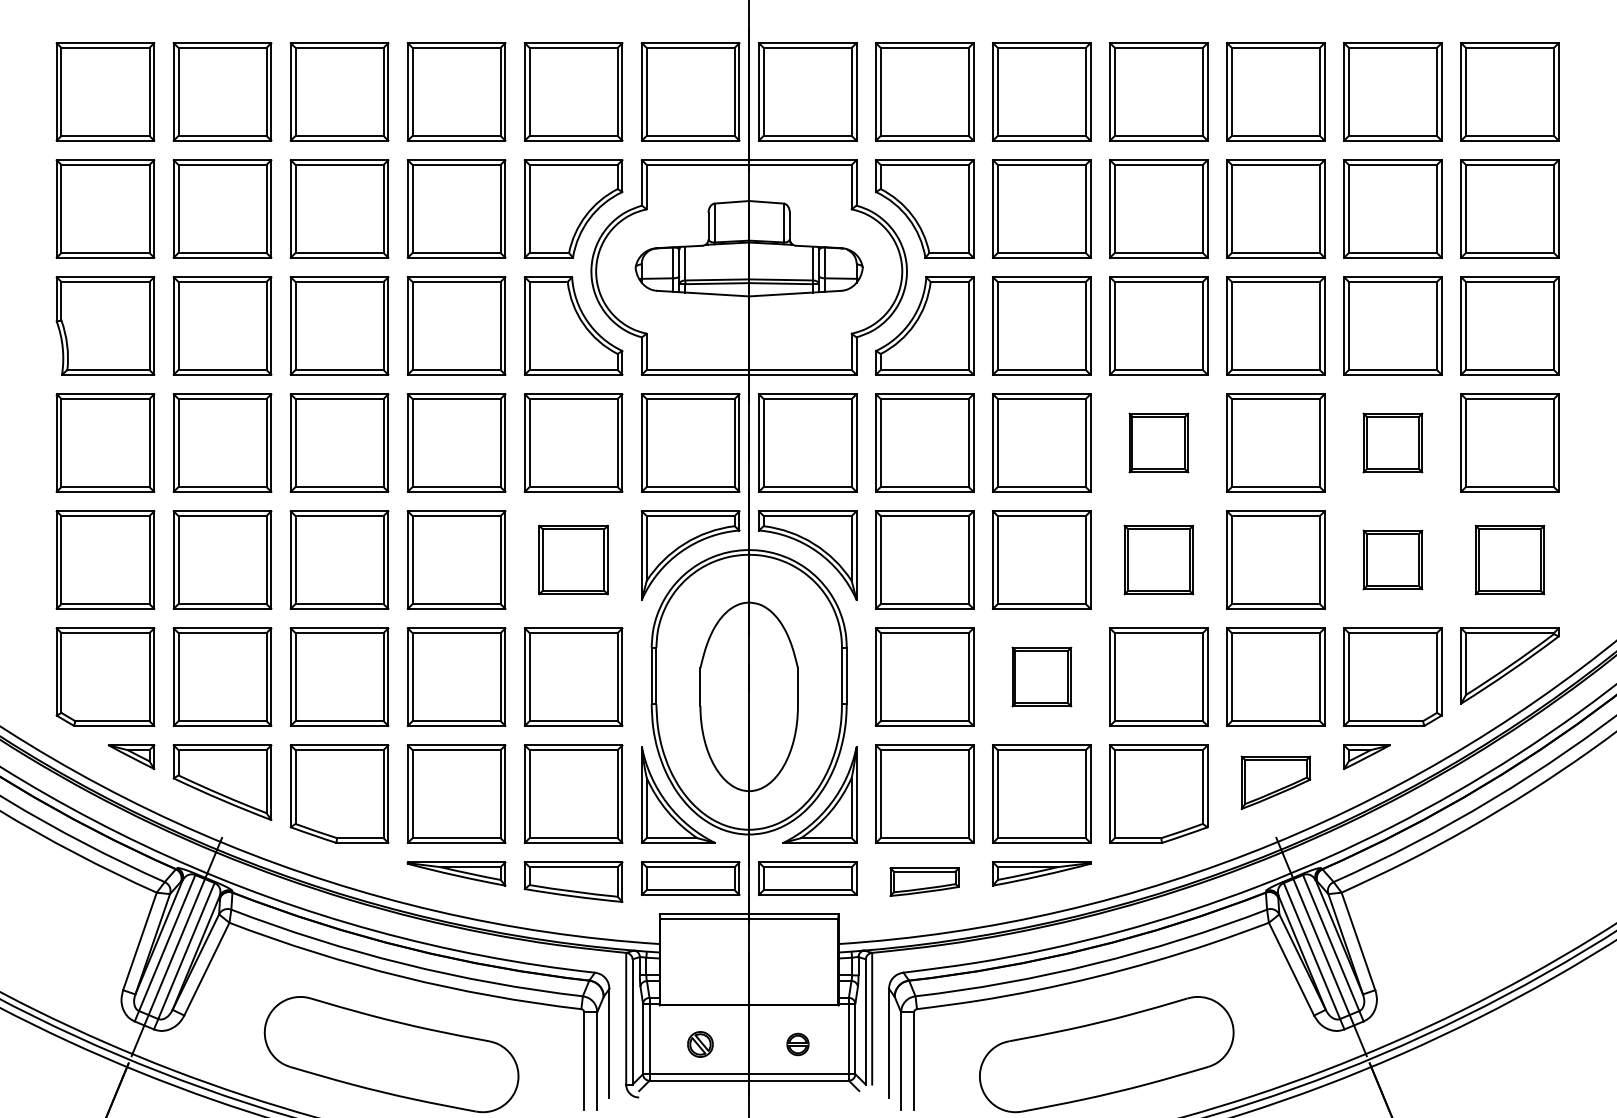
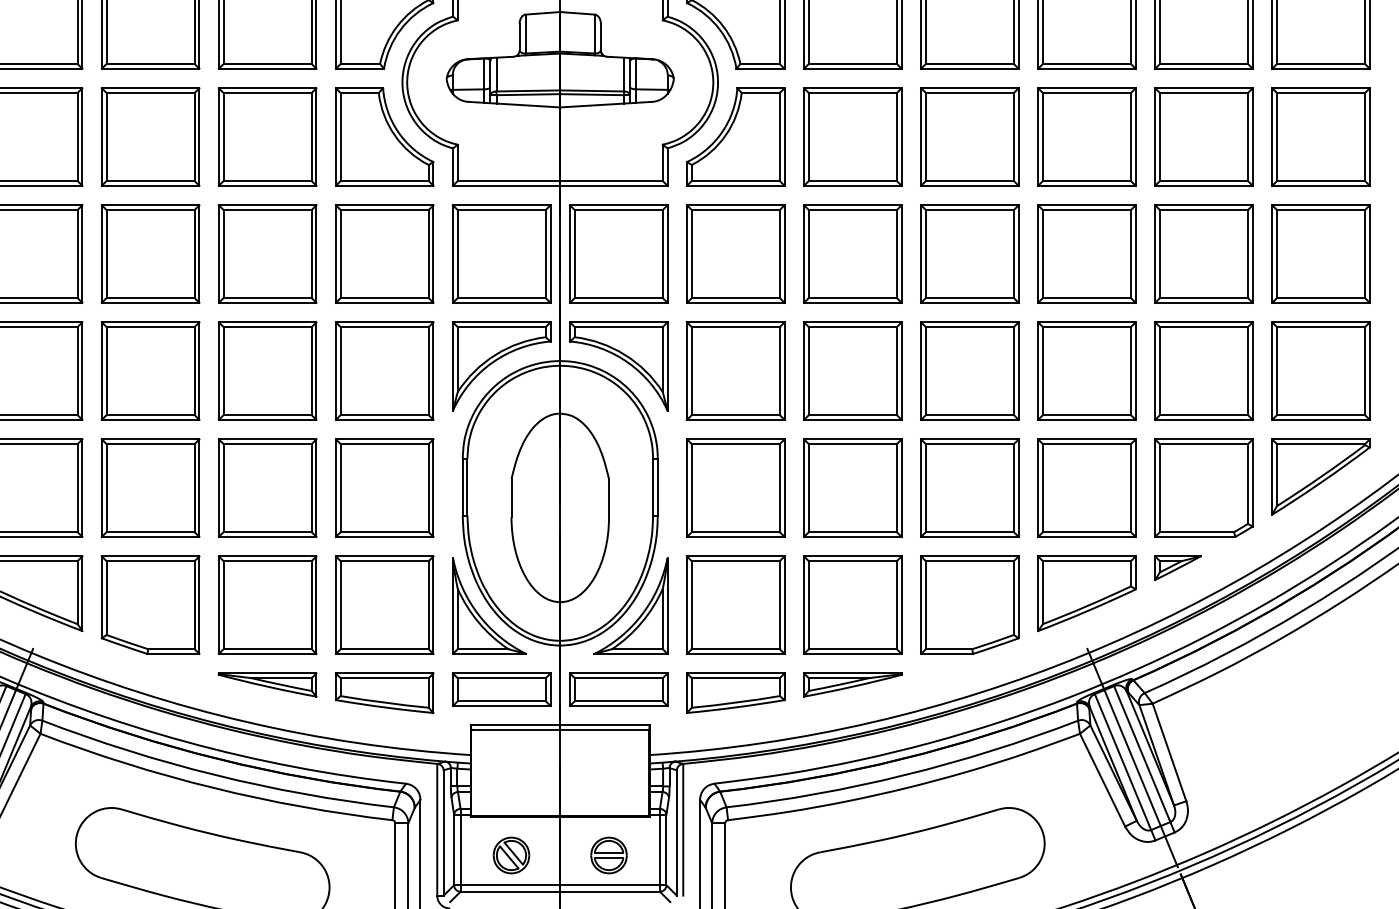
part: (1158, 442) -> (969, 253), size x1.67
part: (1392, 442) -> (1203, 253), size x1.67
part: (573, 559) -> (384, 370), size x1.43
part: (1158, 559) -> (969, 370), size x1.43
part: (1392, 559) -> (1203, 370), size x1.67
part: (1509, 559) -> (1320, 370), size x1.43
part: (1041, 676) -> (852, 487), size x1.67
part: (1275, 782) -> (1086, 593), size x1.43
part: (924, 881) -> (735, 692), size x1.43
part: (700, 1044) -> (511, 855), size x1.43
part: (797, 1044) -> (608, 855), size x1.67

